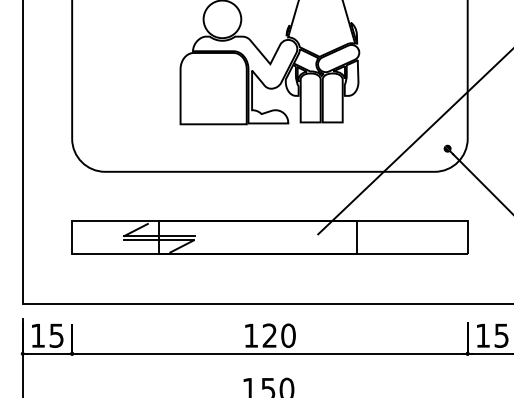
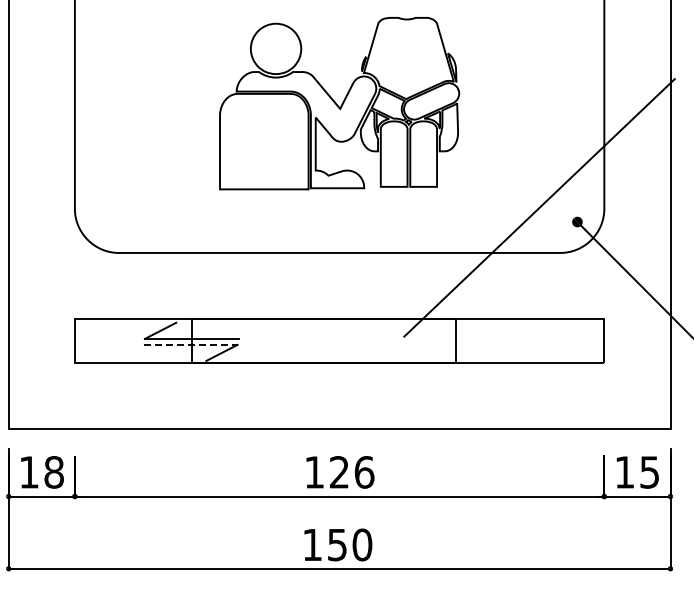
line: (158, 240) -> (190, 344), solid -> dashed
text: (56, 335) -> (53, 472), 15 -> 18
text: (288, 335) -> (364, 472), 120 -> 126

